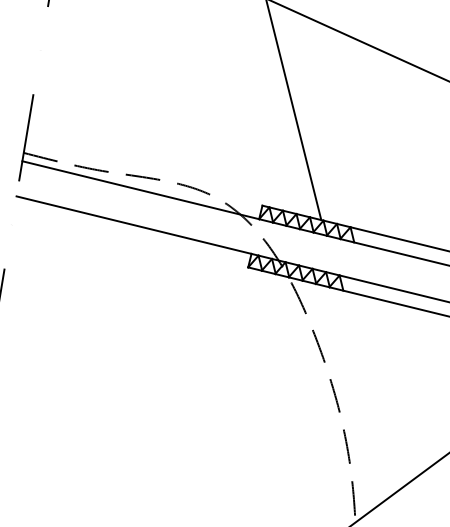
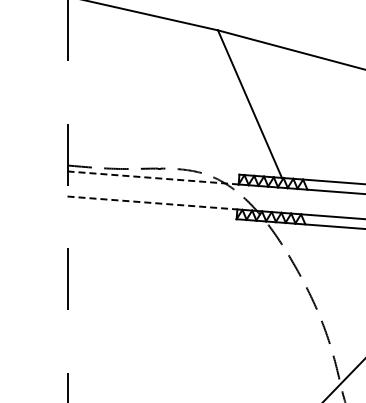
line: (141, 189) -> (153, 177), solid -> dashed
line: (134, 224) -> (152, 202), solid -> dashed

